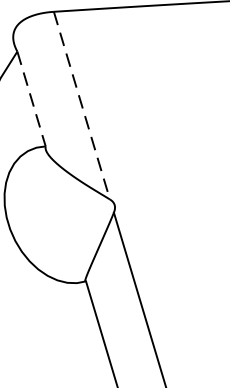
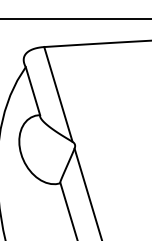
line: (30, 99) -> (32, 91), dashed -> solid
line: (82, 105) -> (58, 94), dashed -> solid

